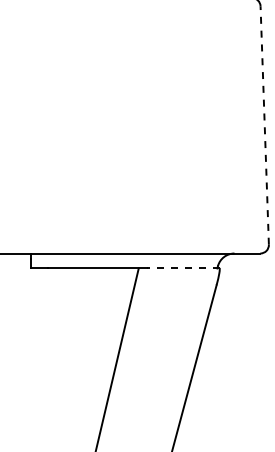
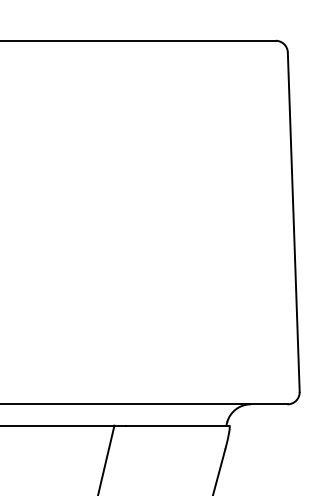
line: (264, 125) -> (293, 222), dashed -> solid
line: (182, 268) -> (176, 425), dashed -> solid

